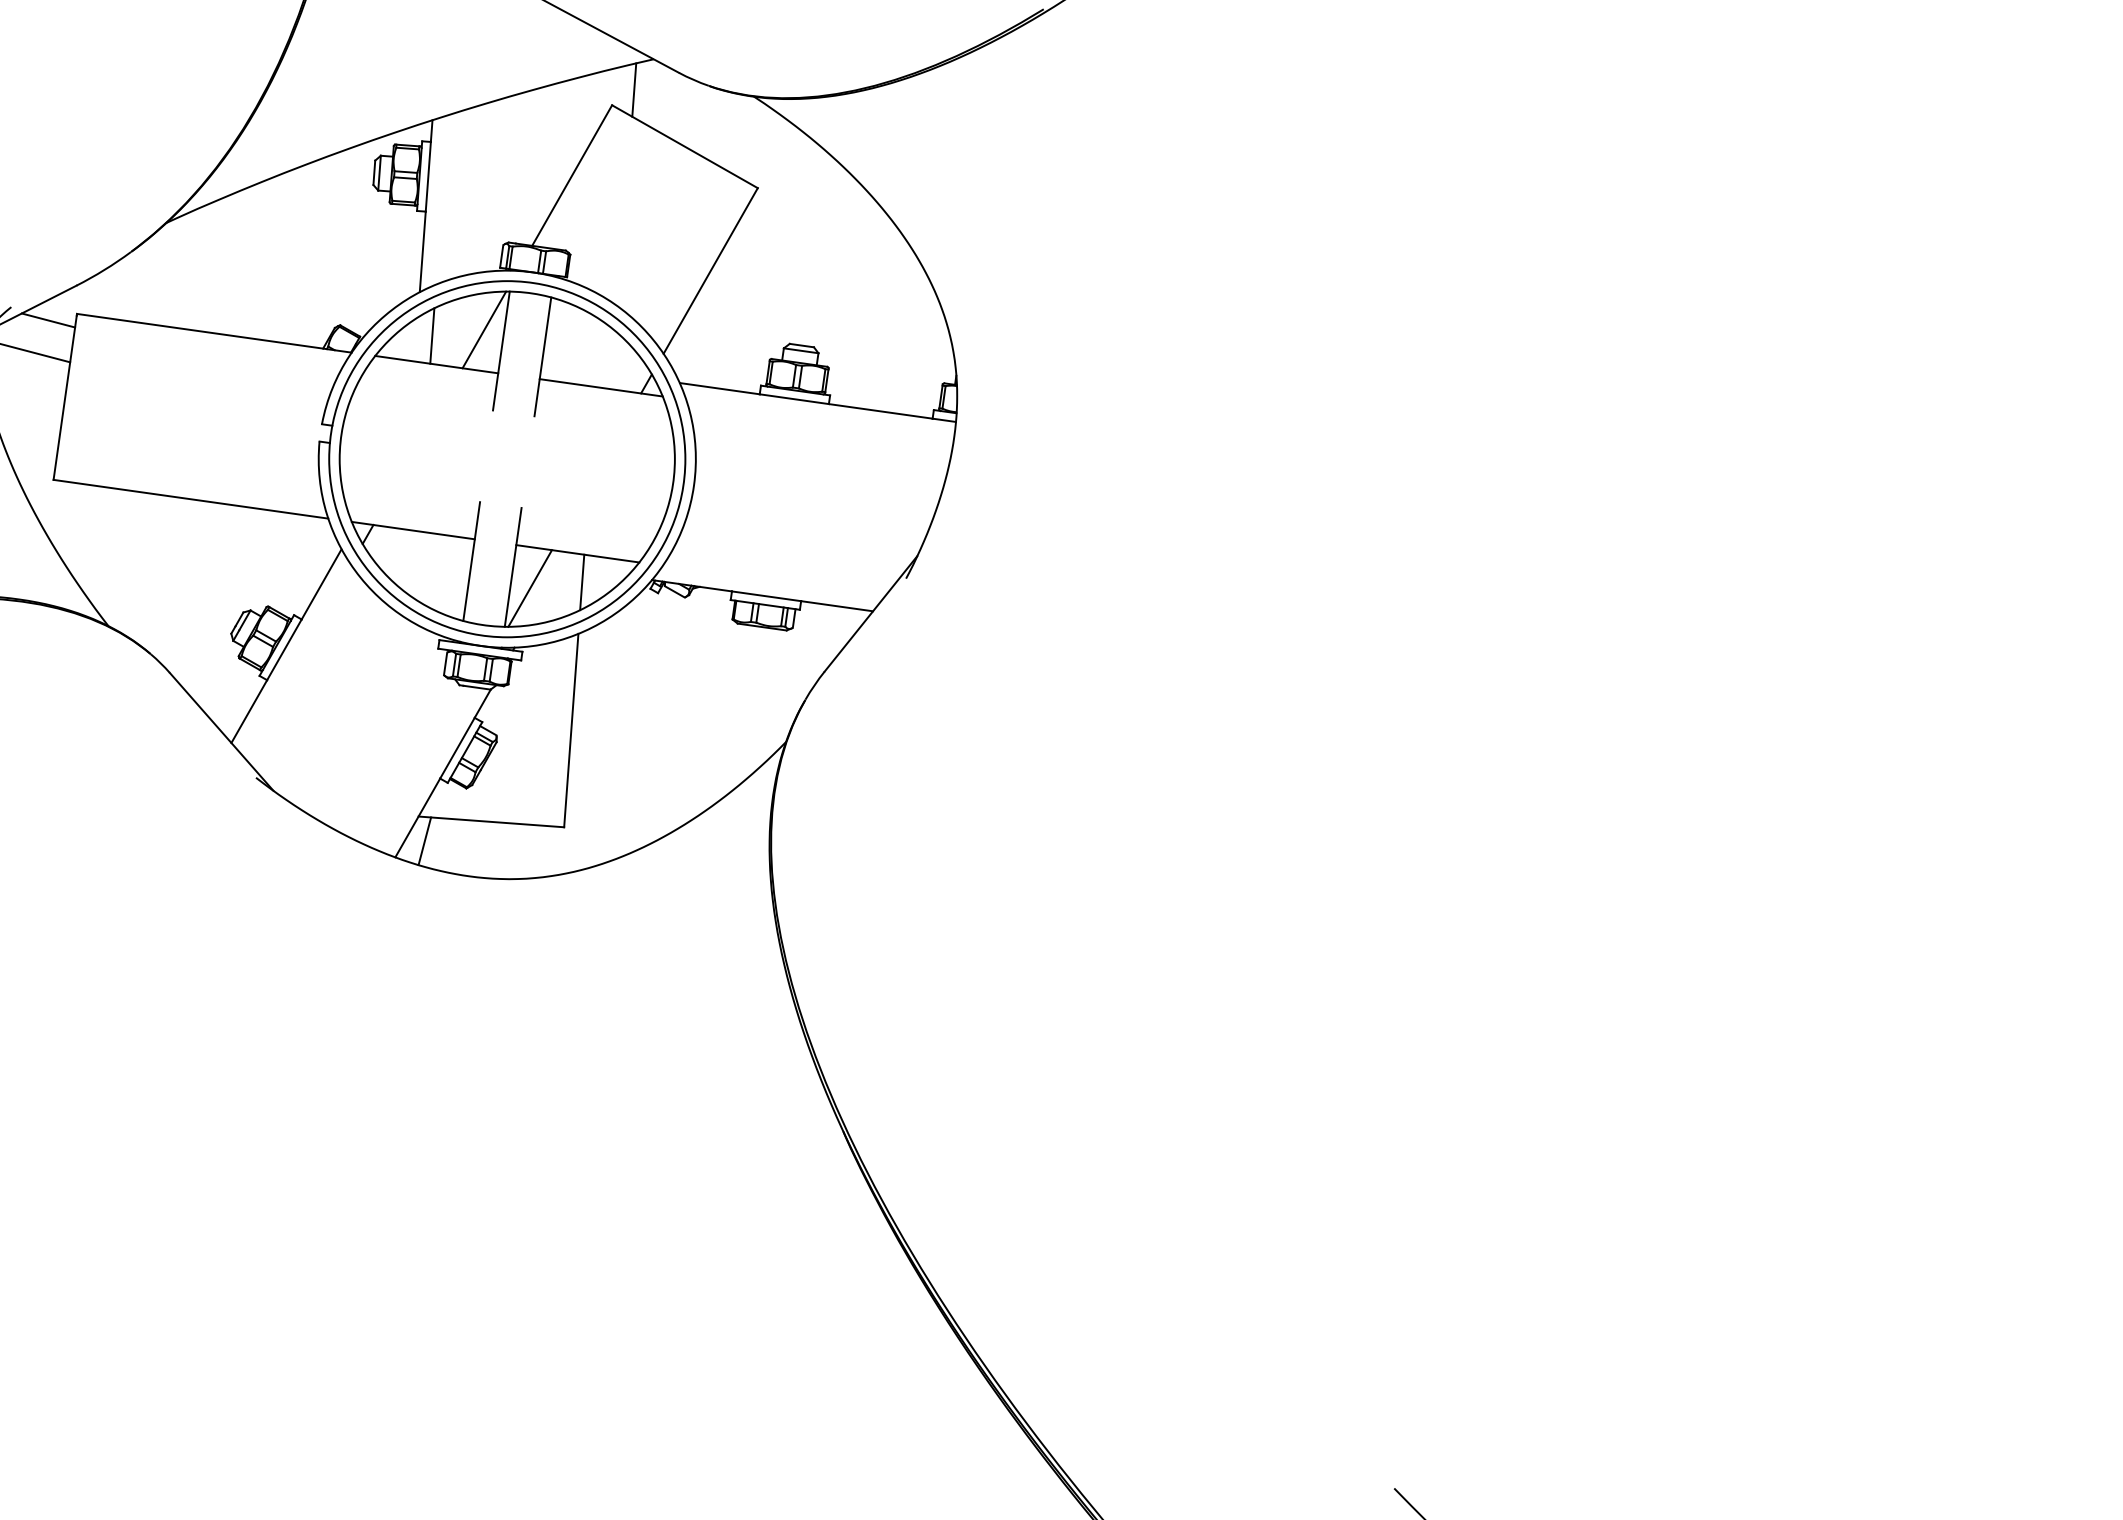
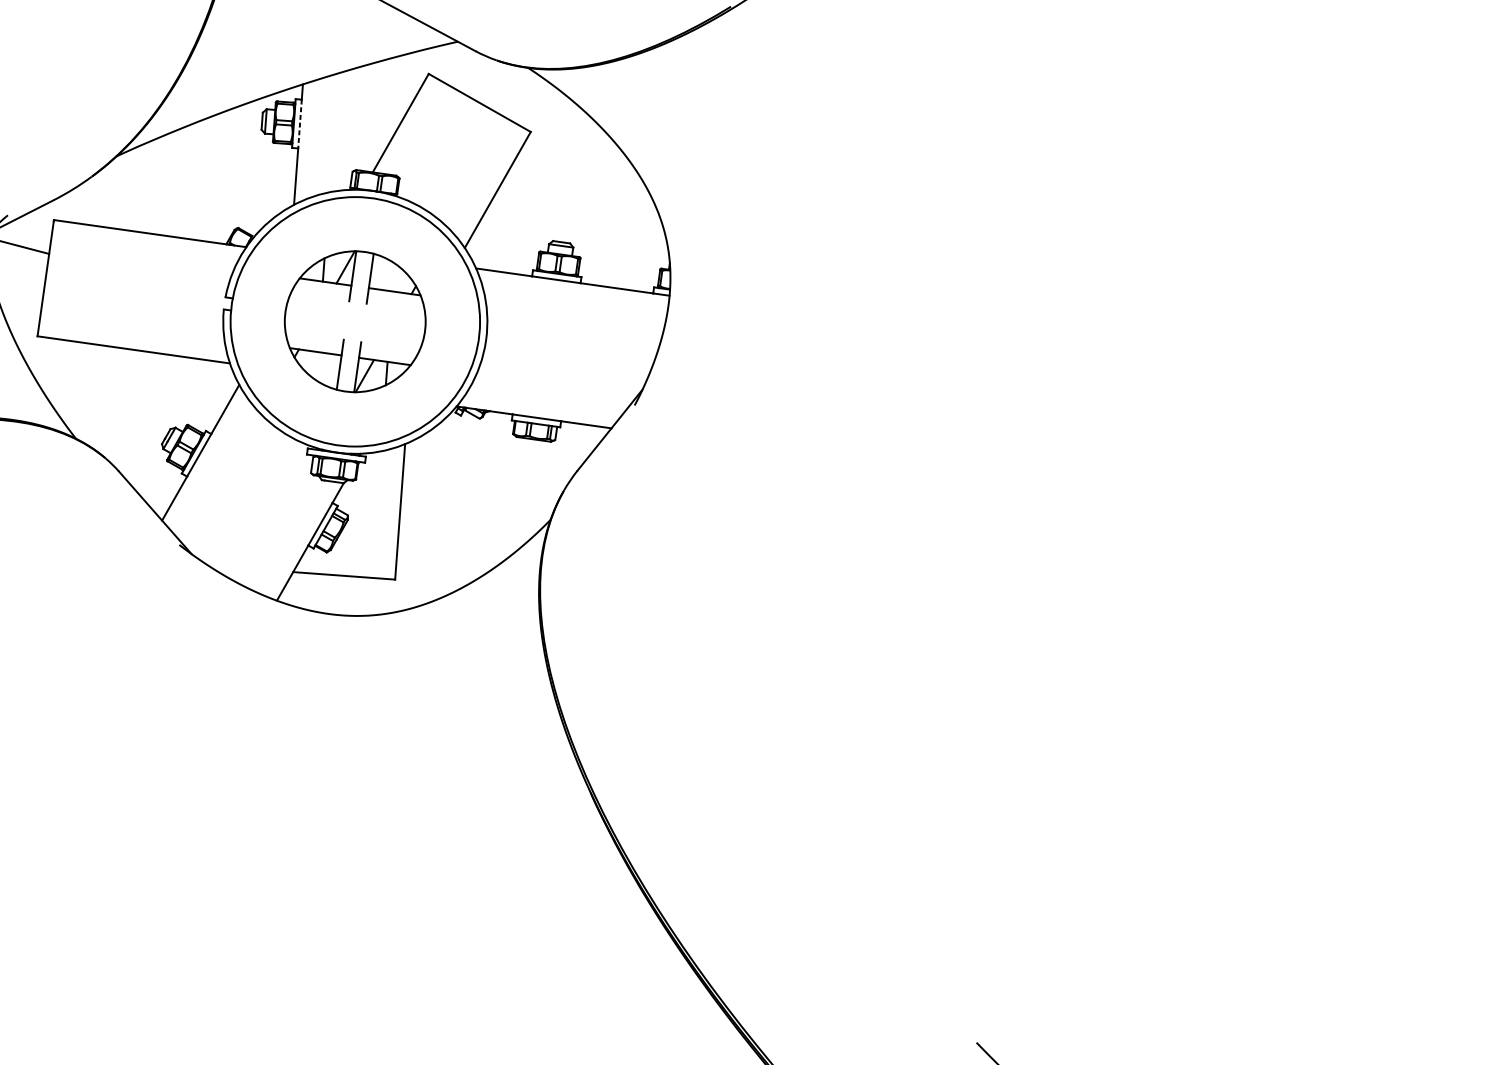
line: (634, 89) -> (444, 62), removed
line: (428, 176) -> (300, 123), solid -> dashed
line: (48, 320) -> (33, 224), removed
part: (506, 458) -> (354, 321), size x0.6
line: (424, 841) -> (297, 589), removed

